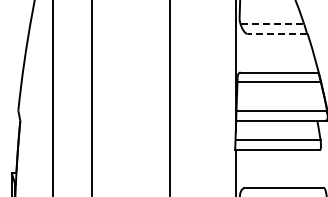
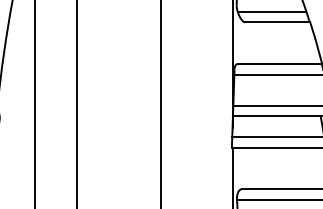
line: (272, 24) -> (272, 12), dashed -> solid
line: (277, 33) -> (277, 21), dashed -> solid

